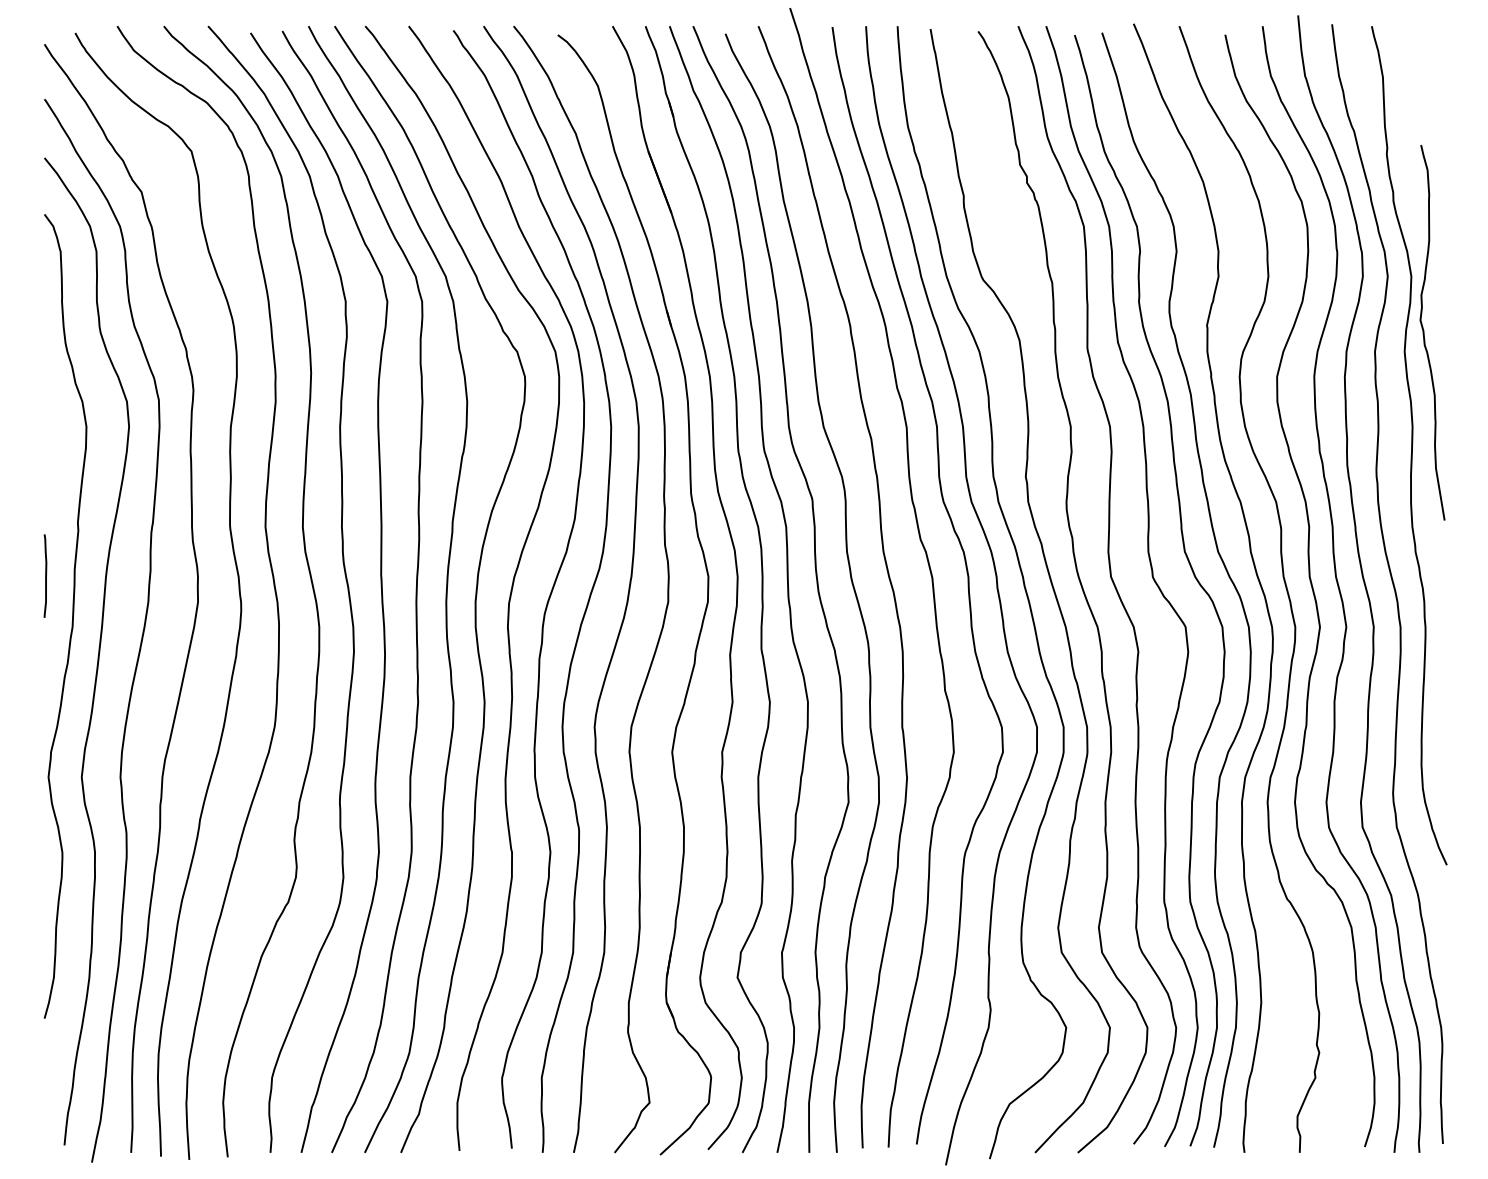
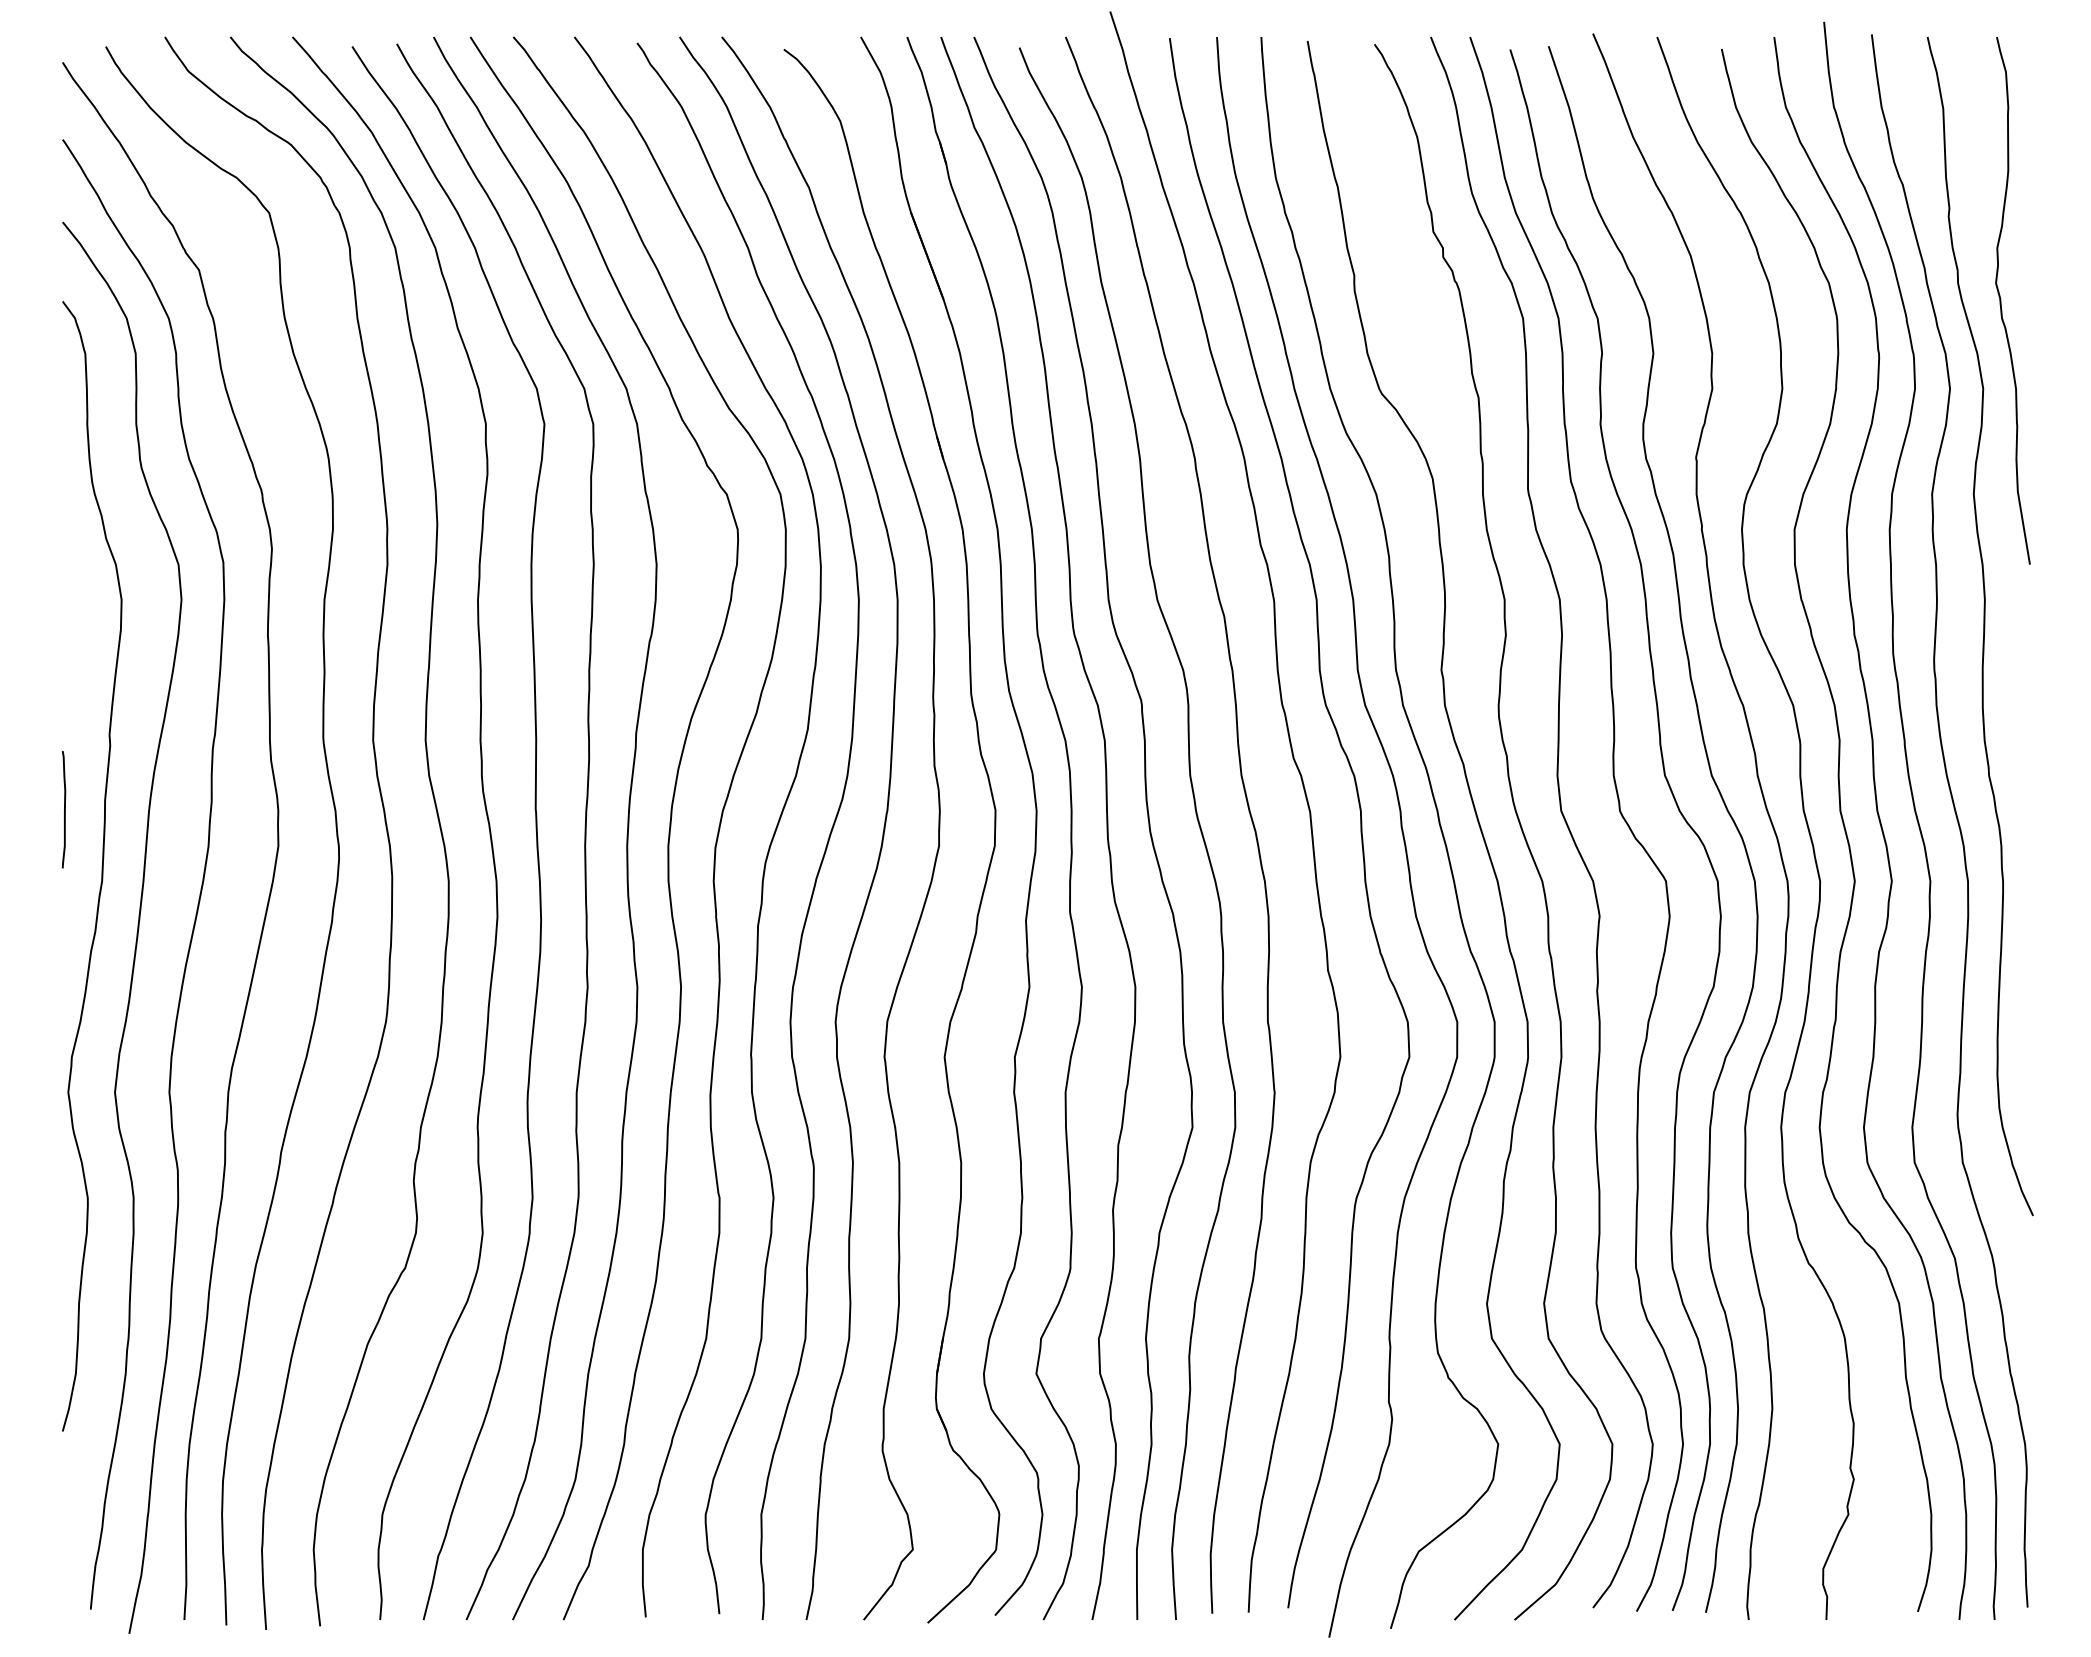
curve: (1424, 332) -> (2001, 300), moved

